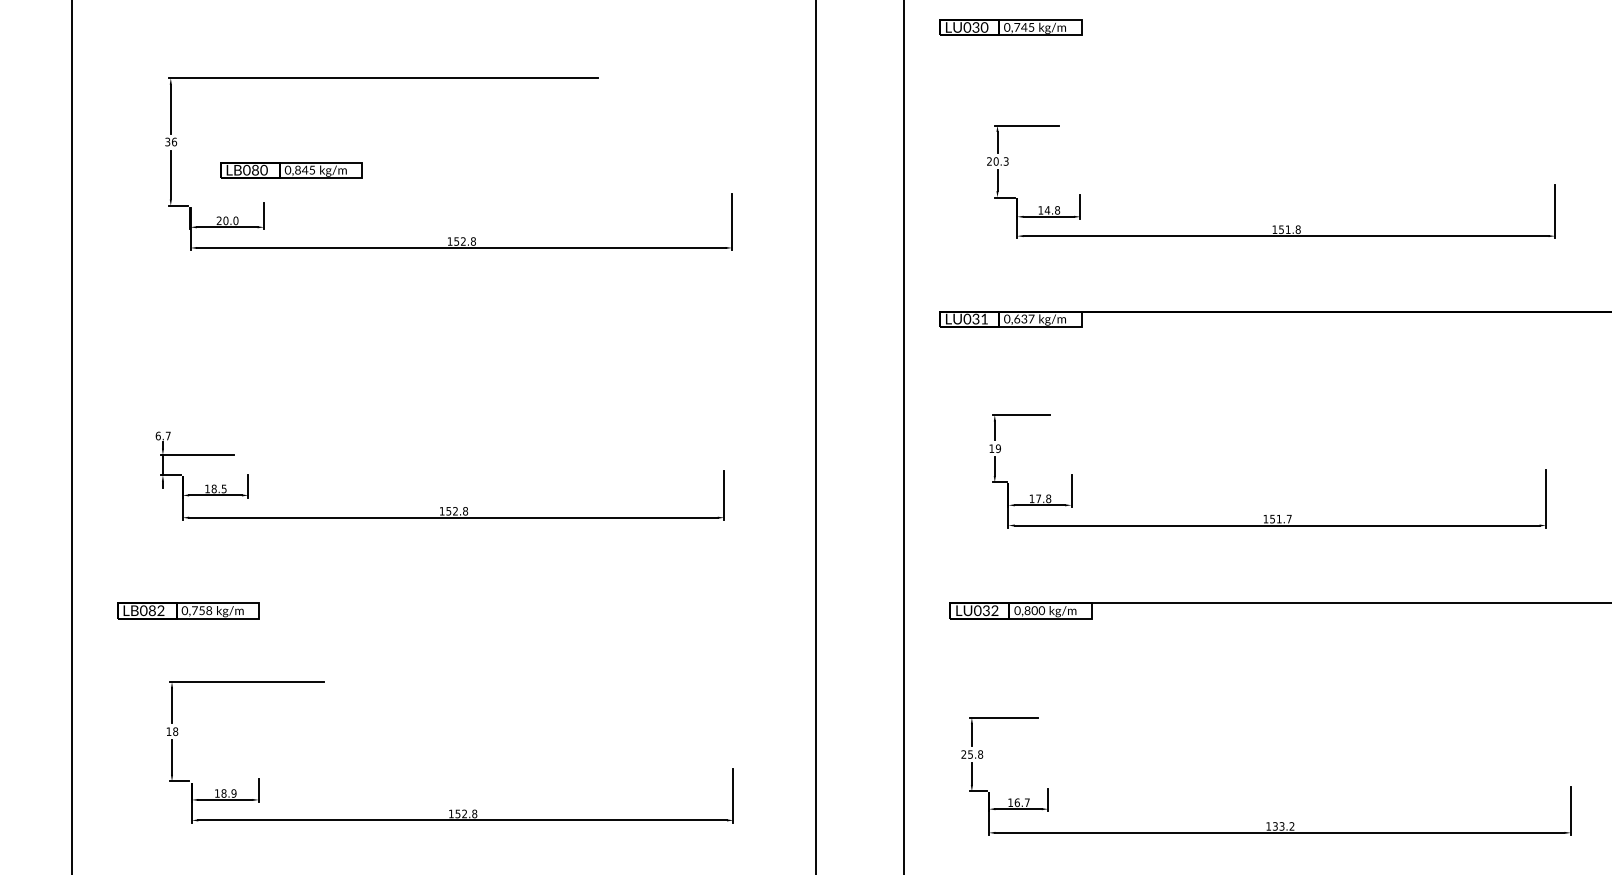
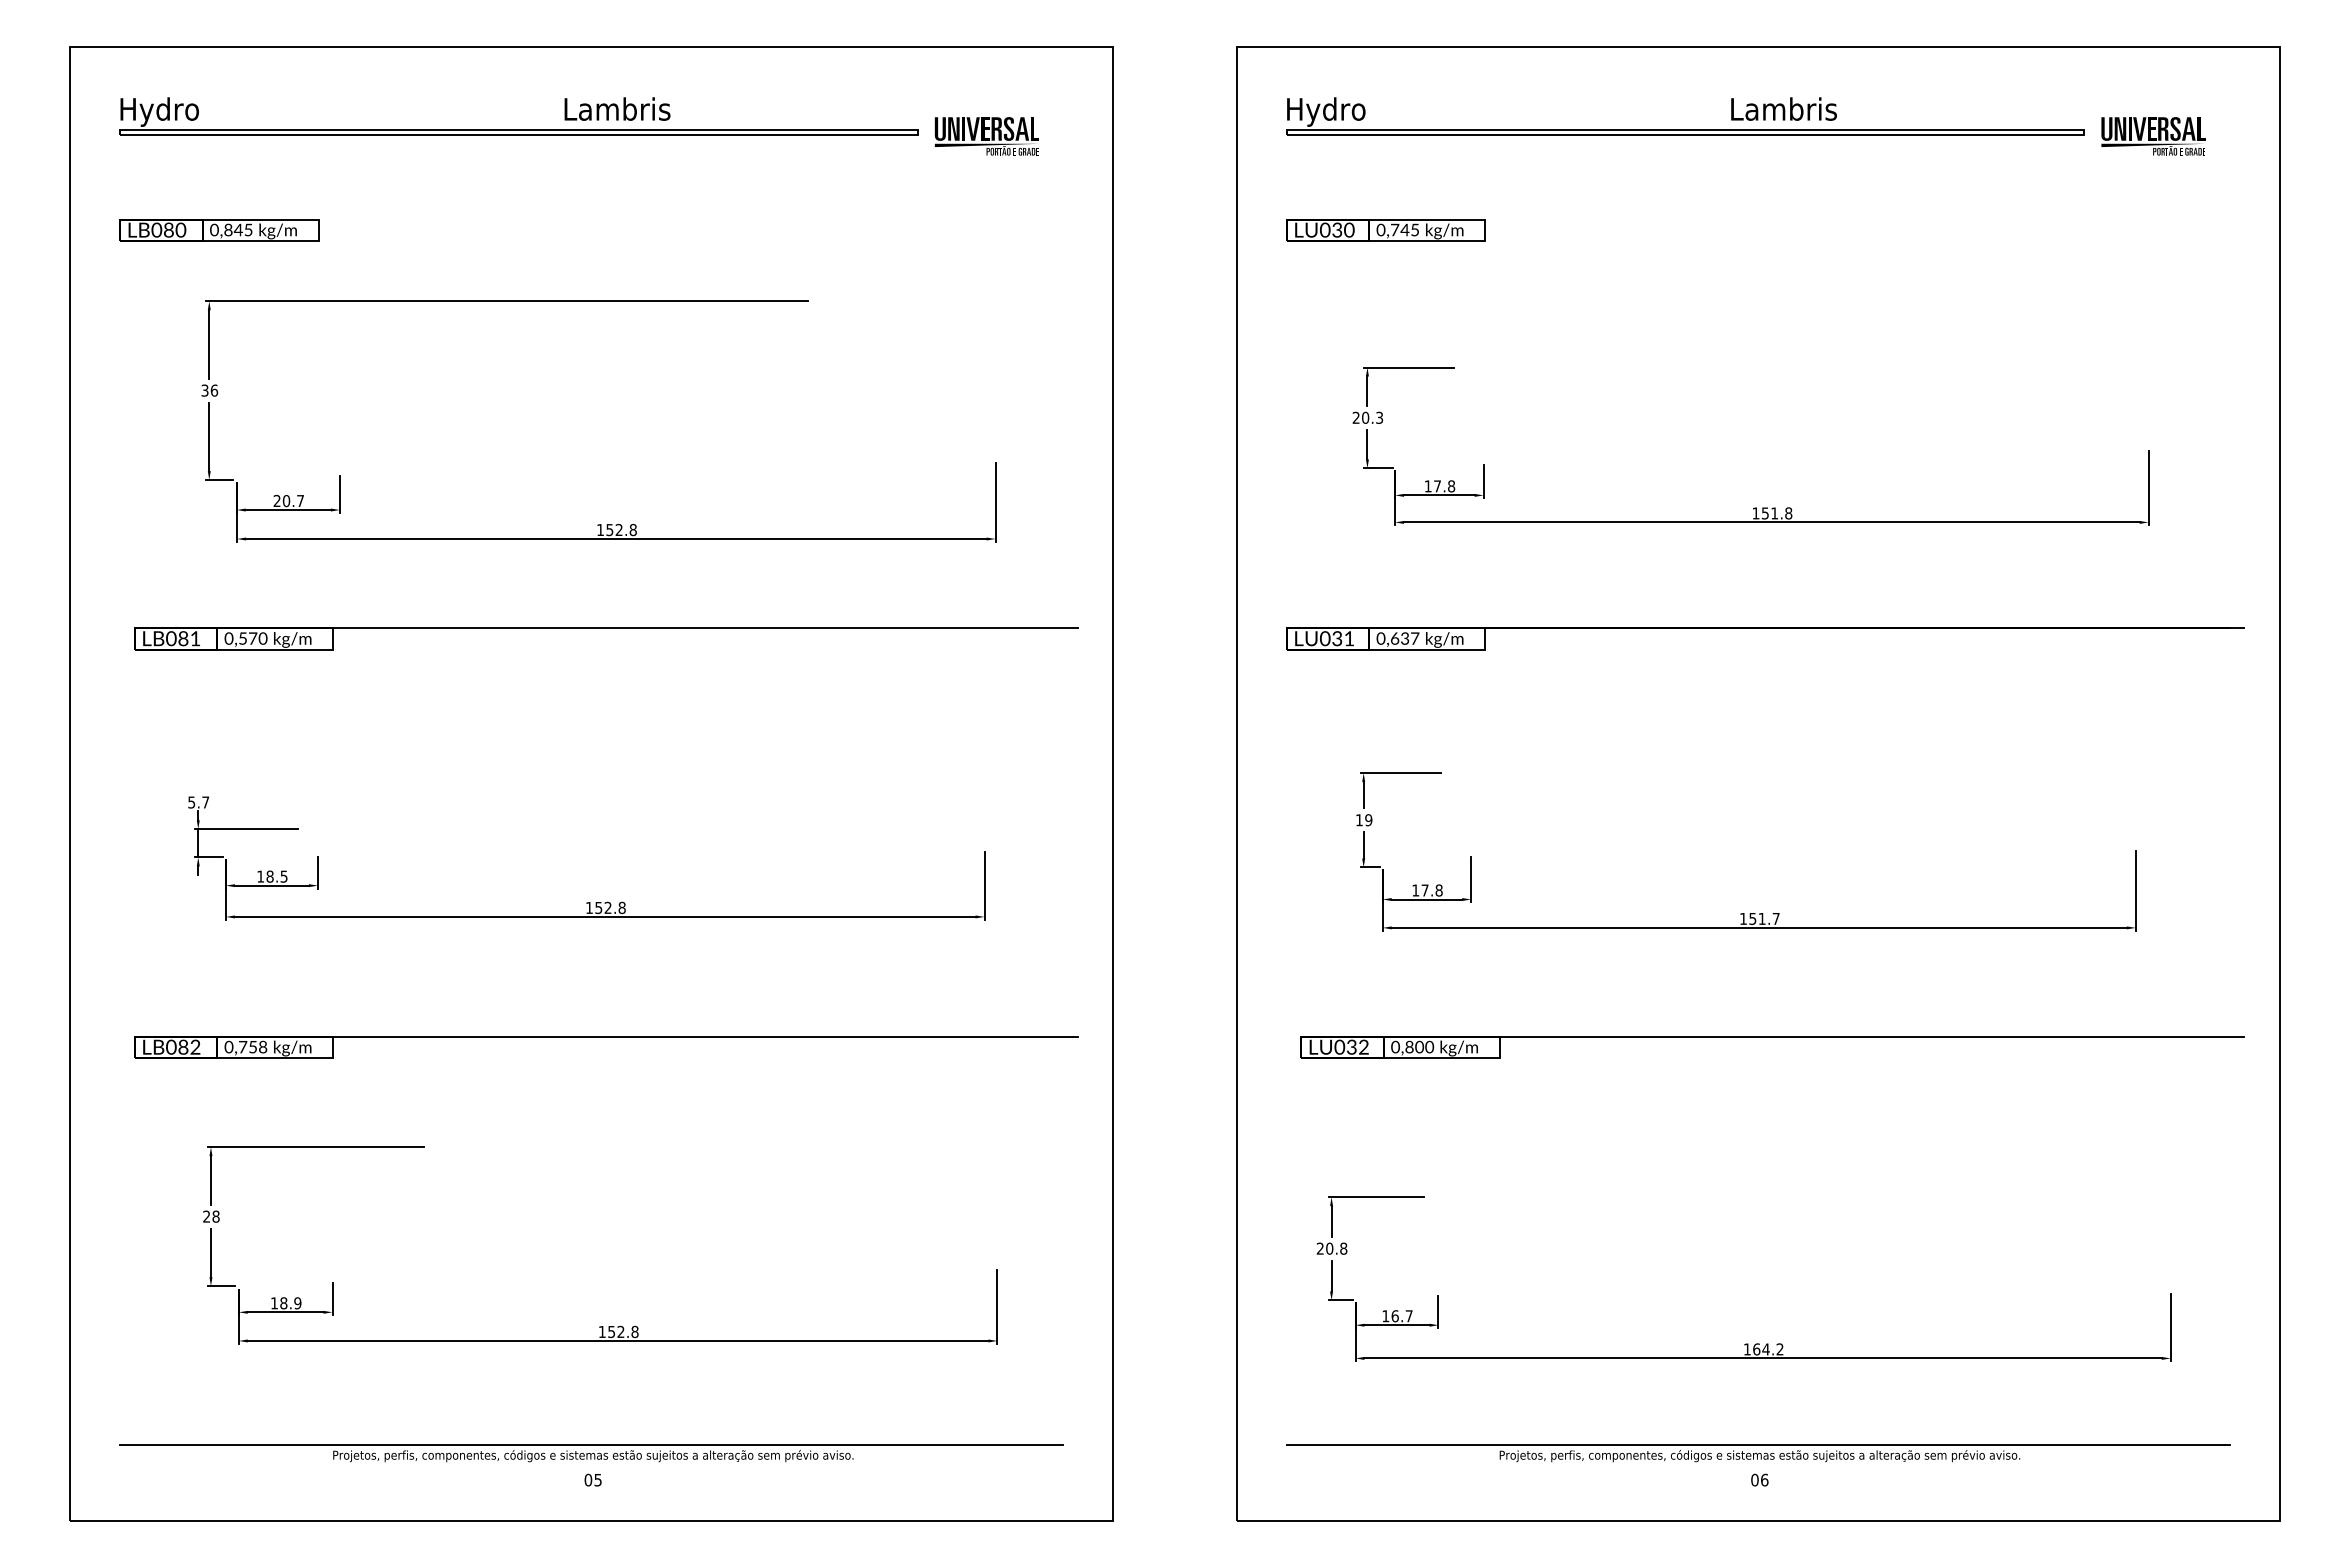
part: (291, 170) -> (219, 230), moved
text: (1047, 210) -> (1437, 486), 14.8 -> 17.8
text: (235, 220) -> (300, 500), 20.0 -> 20.7
part: (454, 311) -> (606, 628), added
text: (158, 436) -> (191, 802), 6.7 -> 5.7
line: (453, 603) -> (605, 1036), added
text: (168, 731) -> (206, 1216), 18 -> 28
text: (970, 754) -> (1329, 1248), 25.8 -> 20.8
text: (1278, 826) -> (1761, 1349), 133.2 -> 164.2

